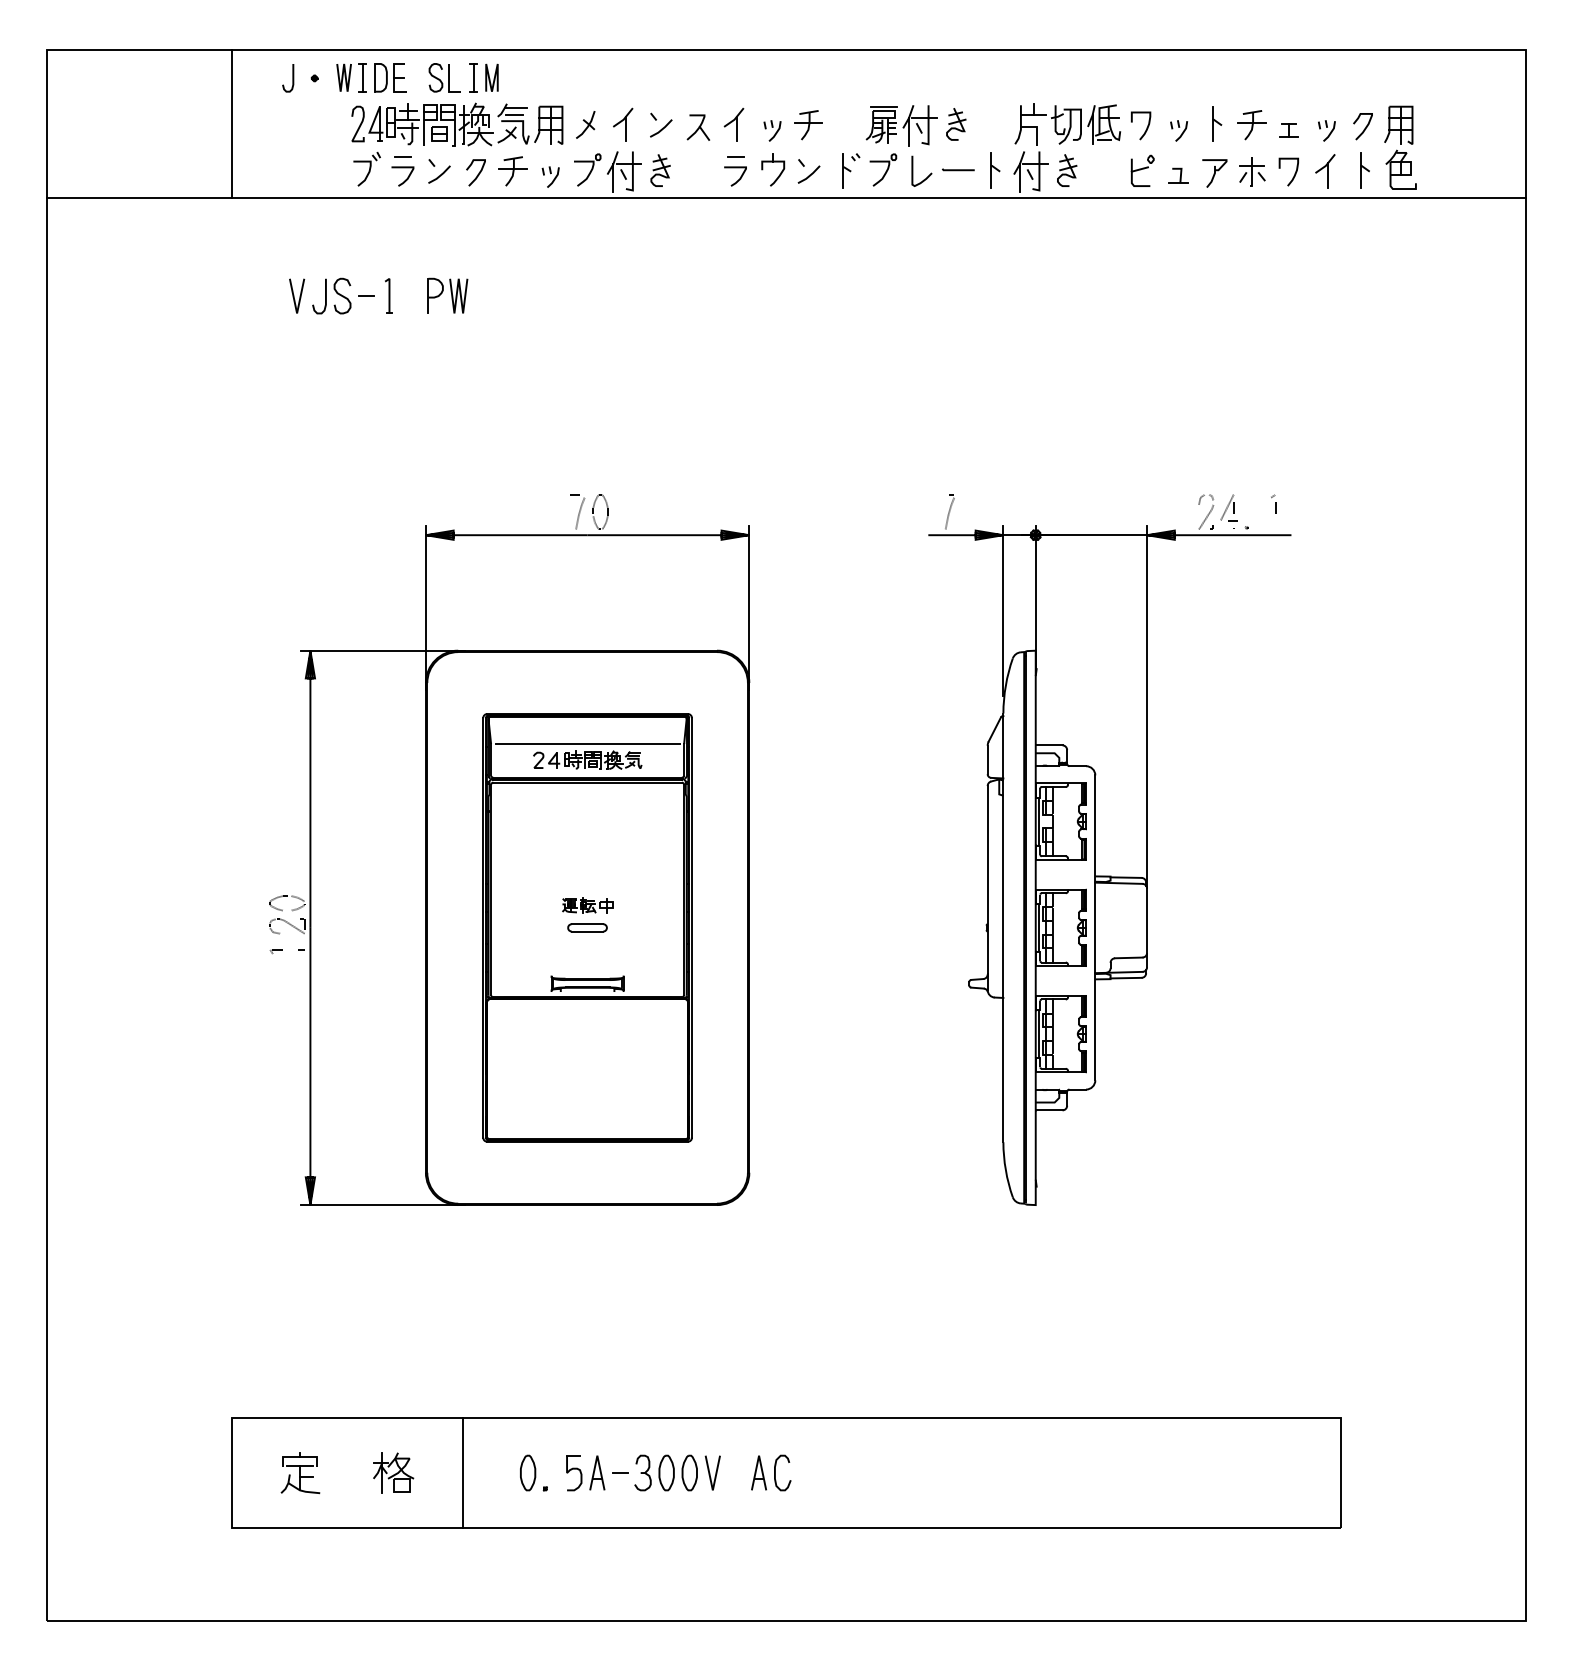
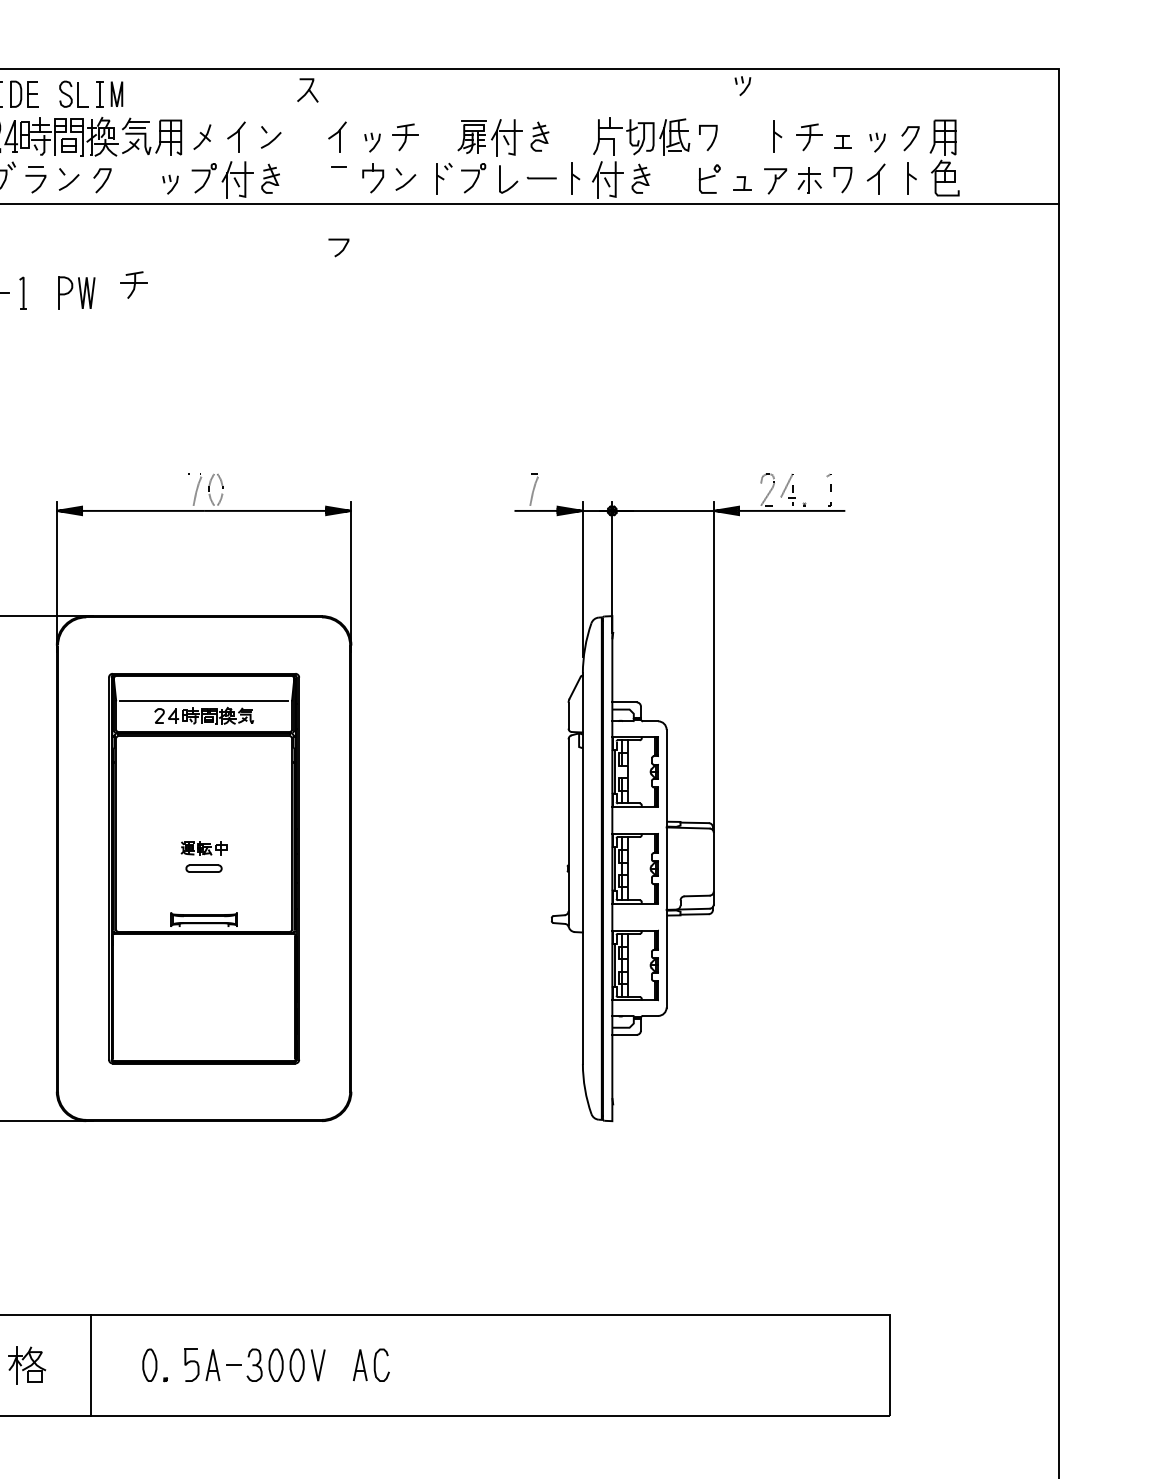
part: (698, 127) -> (307, 90), moved
part: (1179, 130) -> (743, 85), moved
part: (512, 171) -> (133, 285), moved
curve: (738, 179) -> (341, 250), moved

